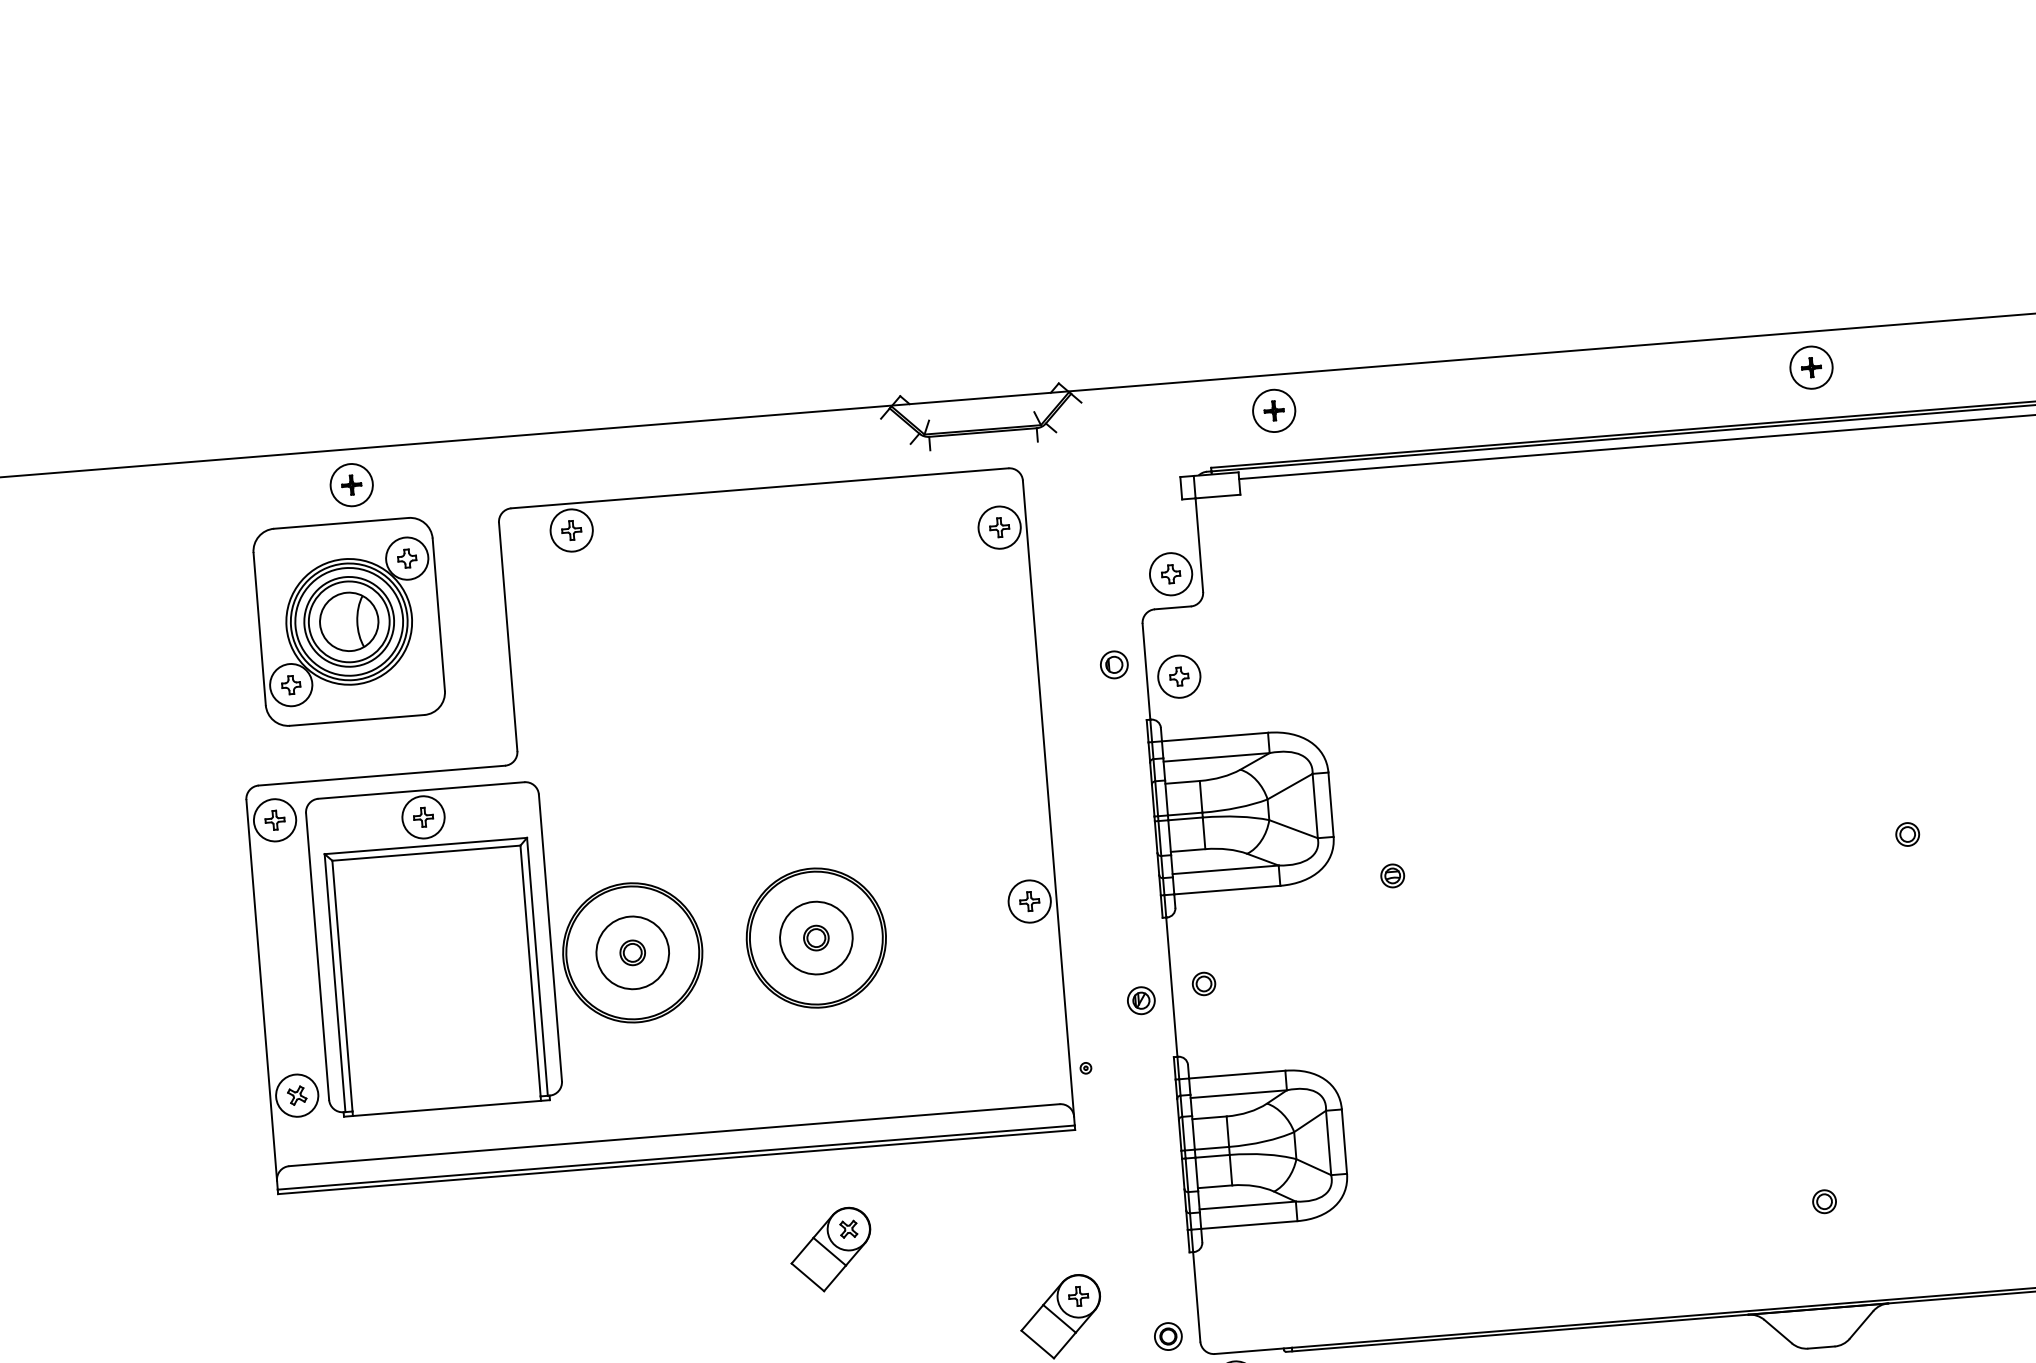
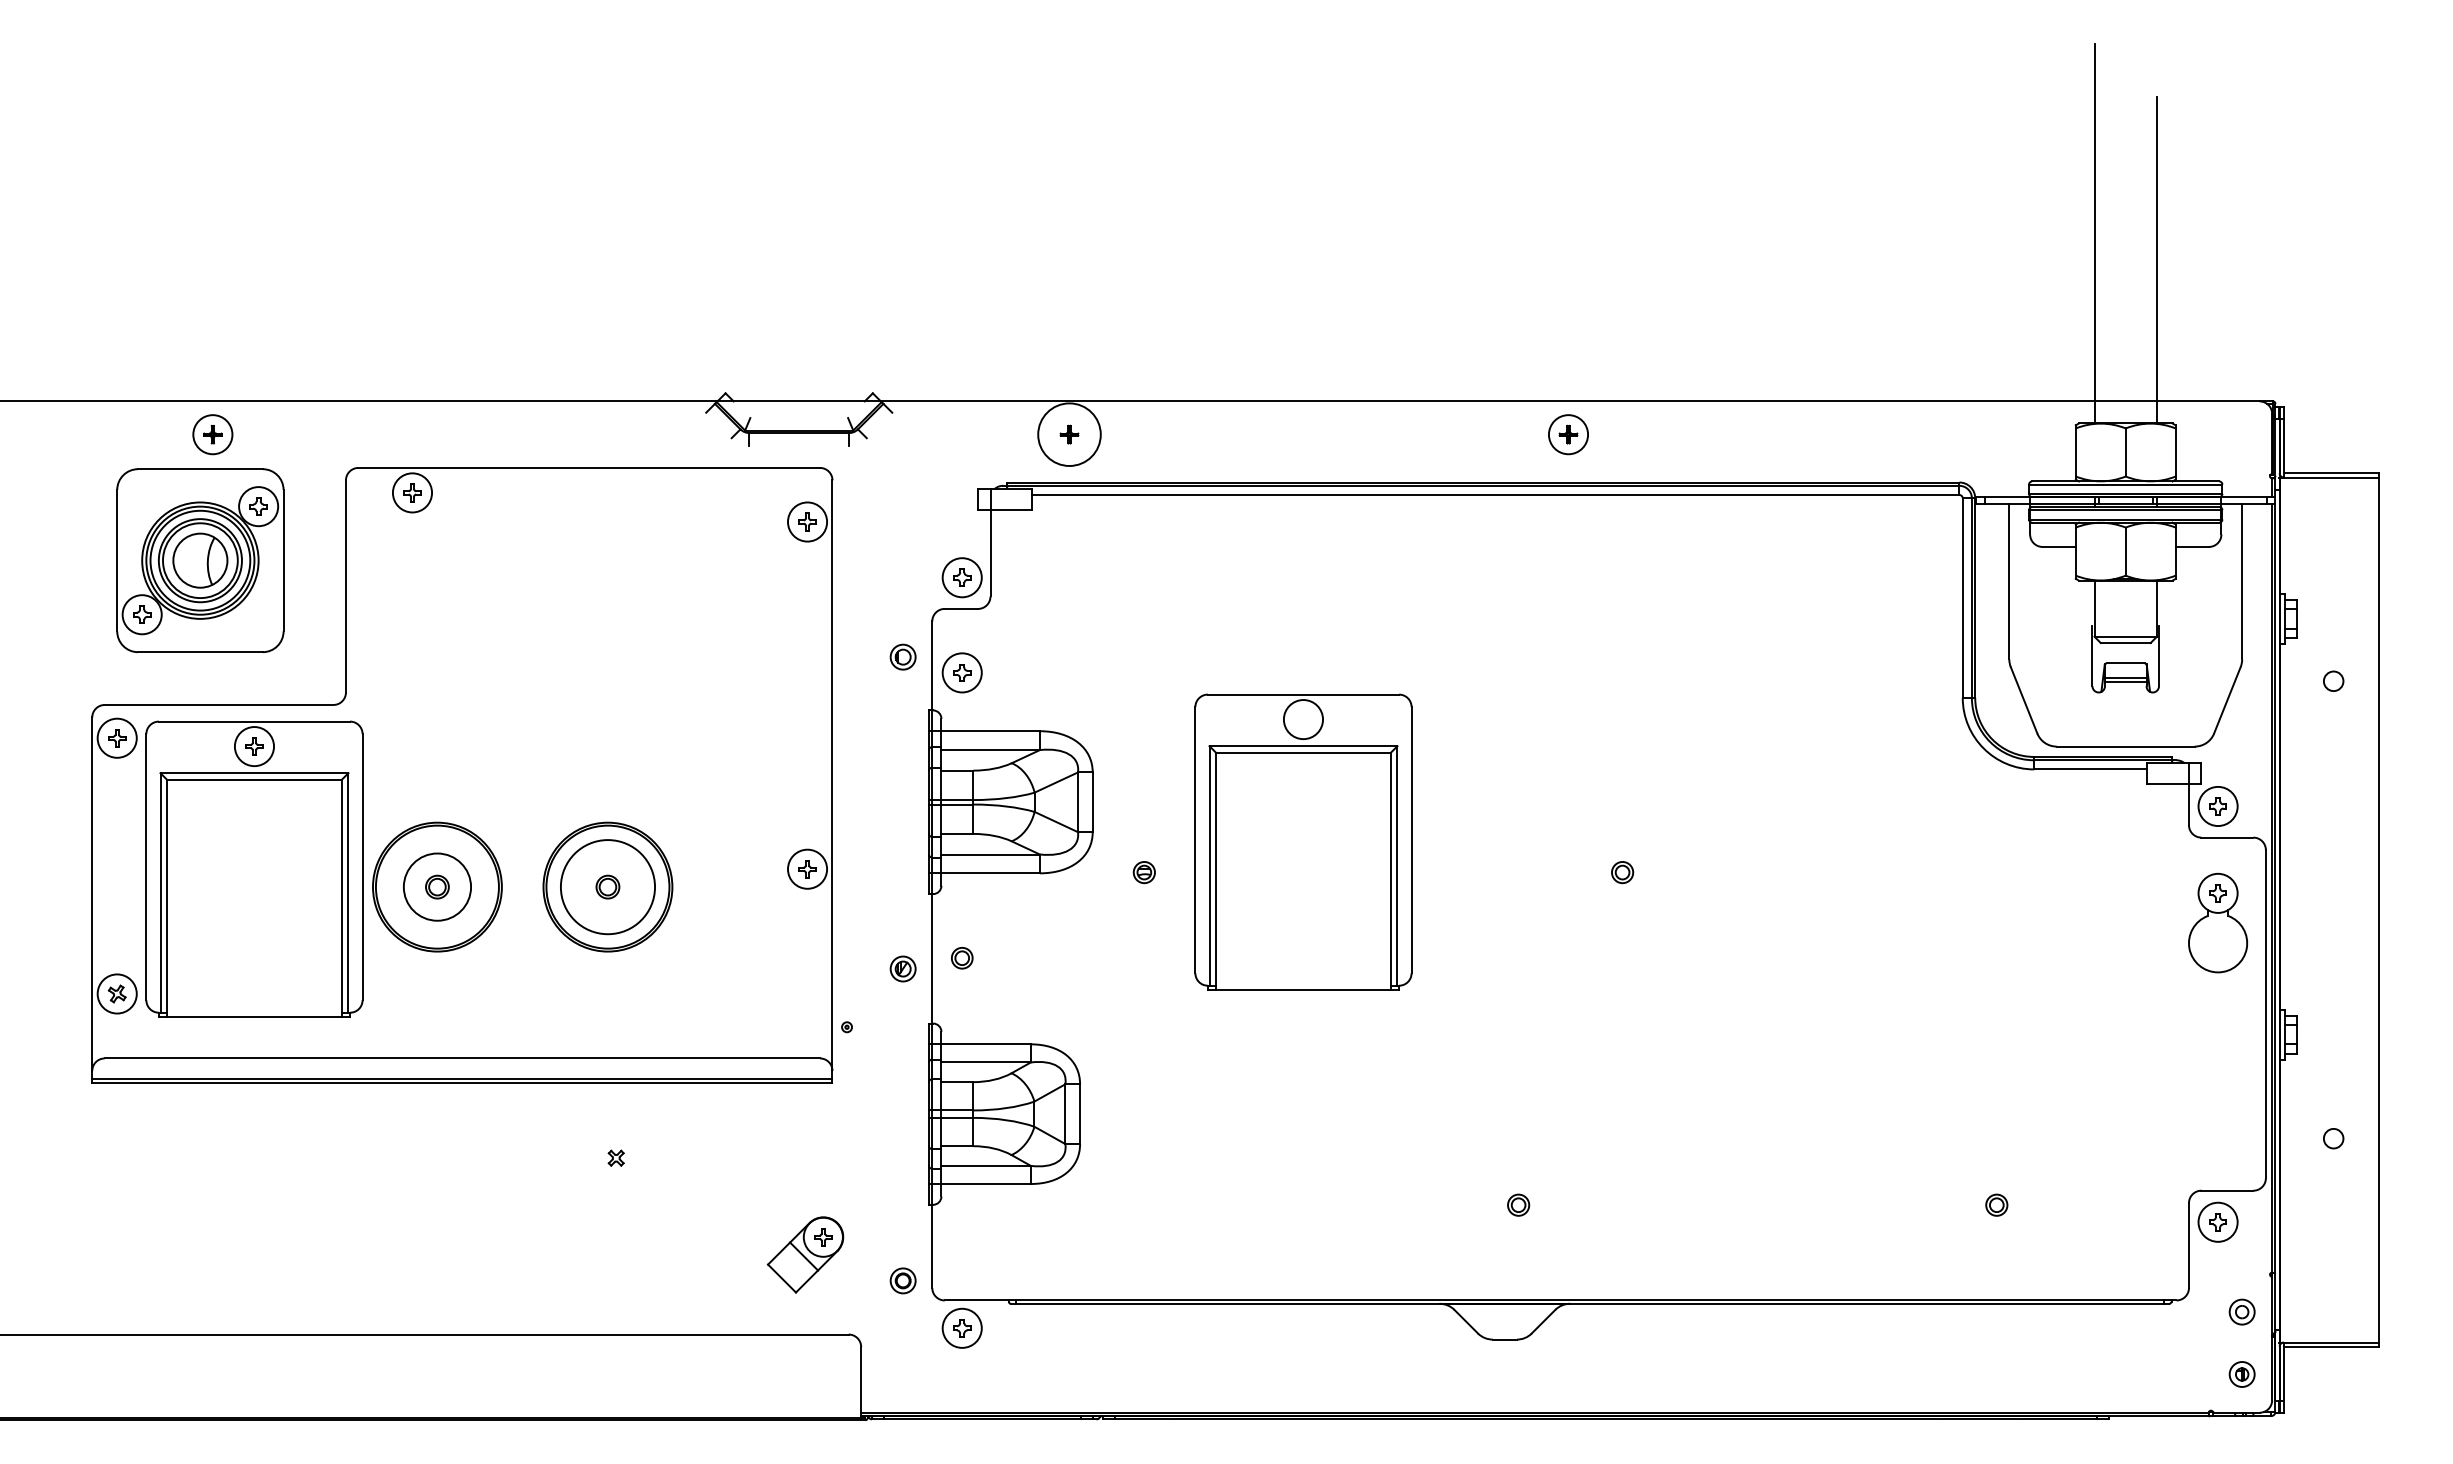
circle: (1274, 410) -> (1069, 434), size x1.6
part: (1561, 828) -> (1303, 841), added
circle: (815, 937) -> (607, 886), size x1.4
part: (830, 1249) -> (597, 1175), removed

